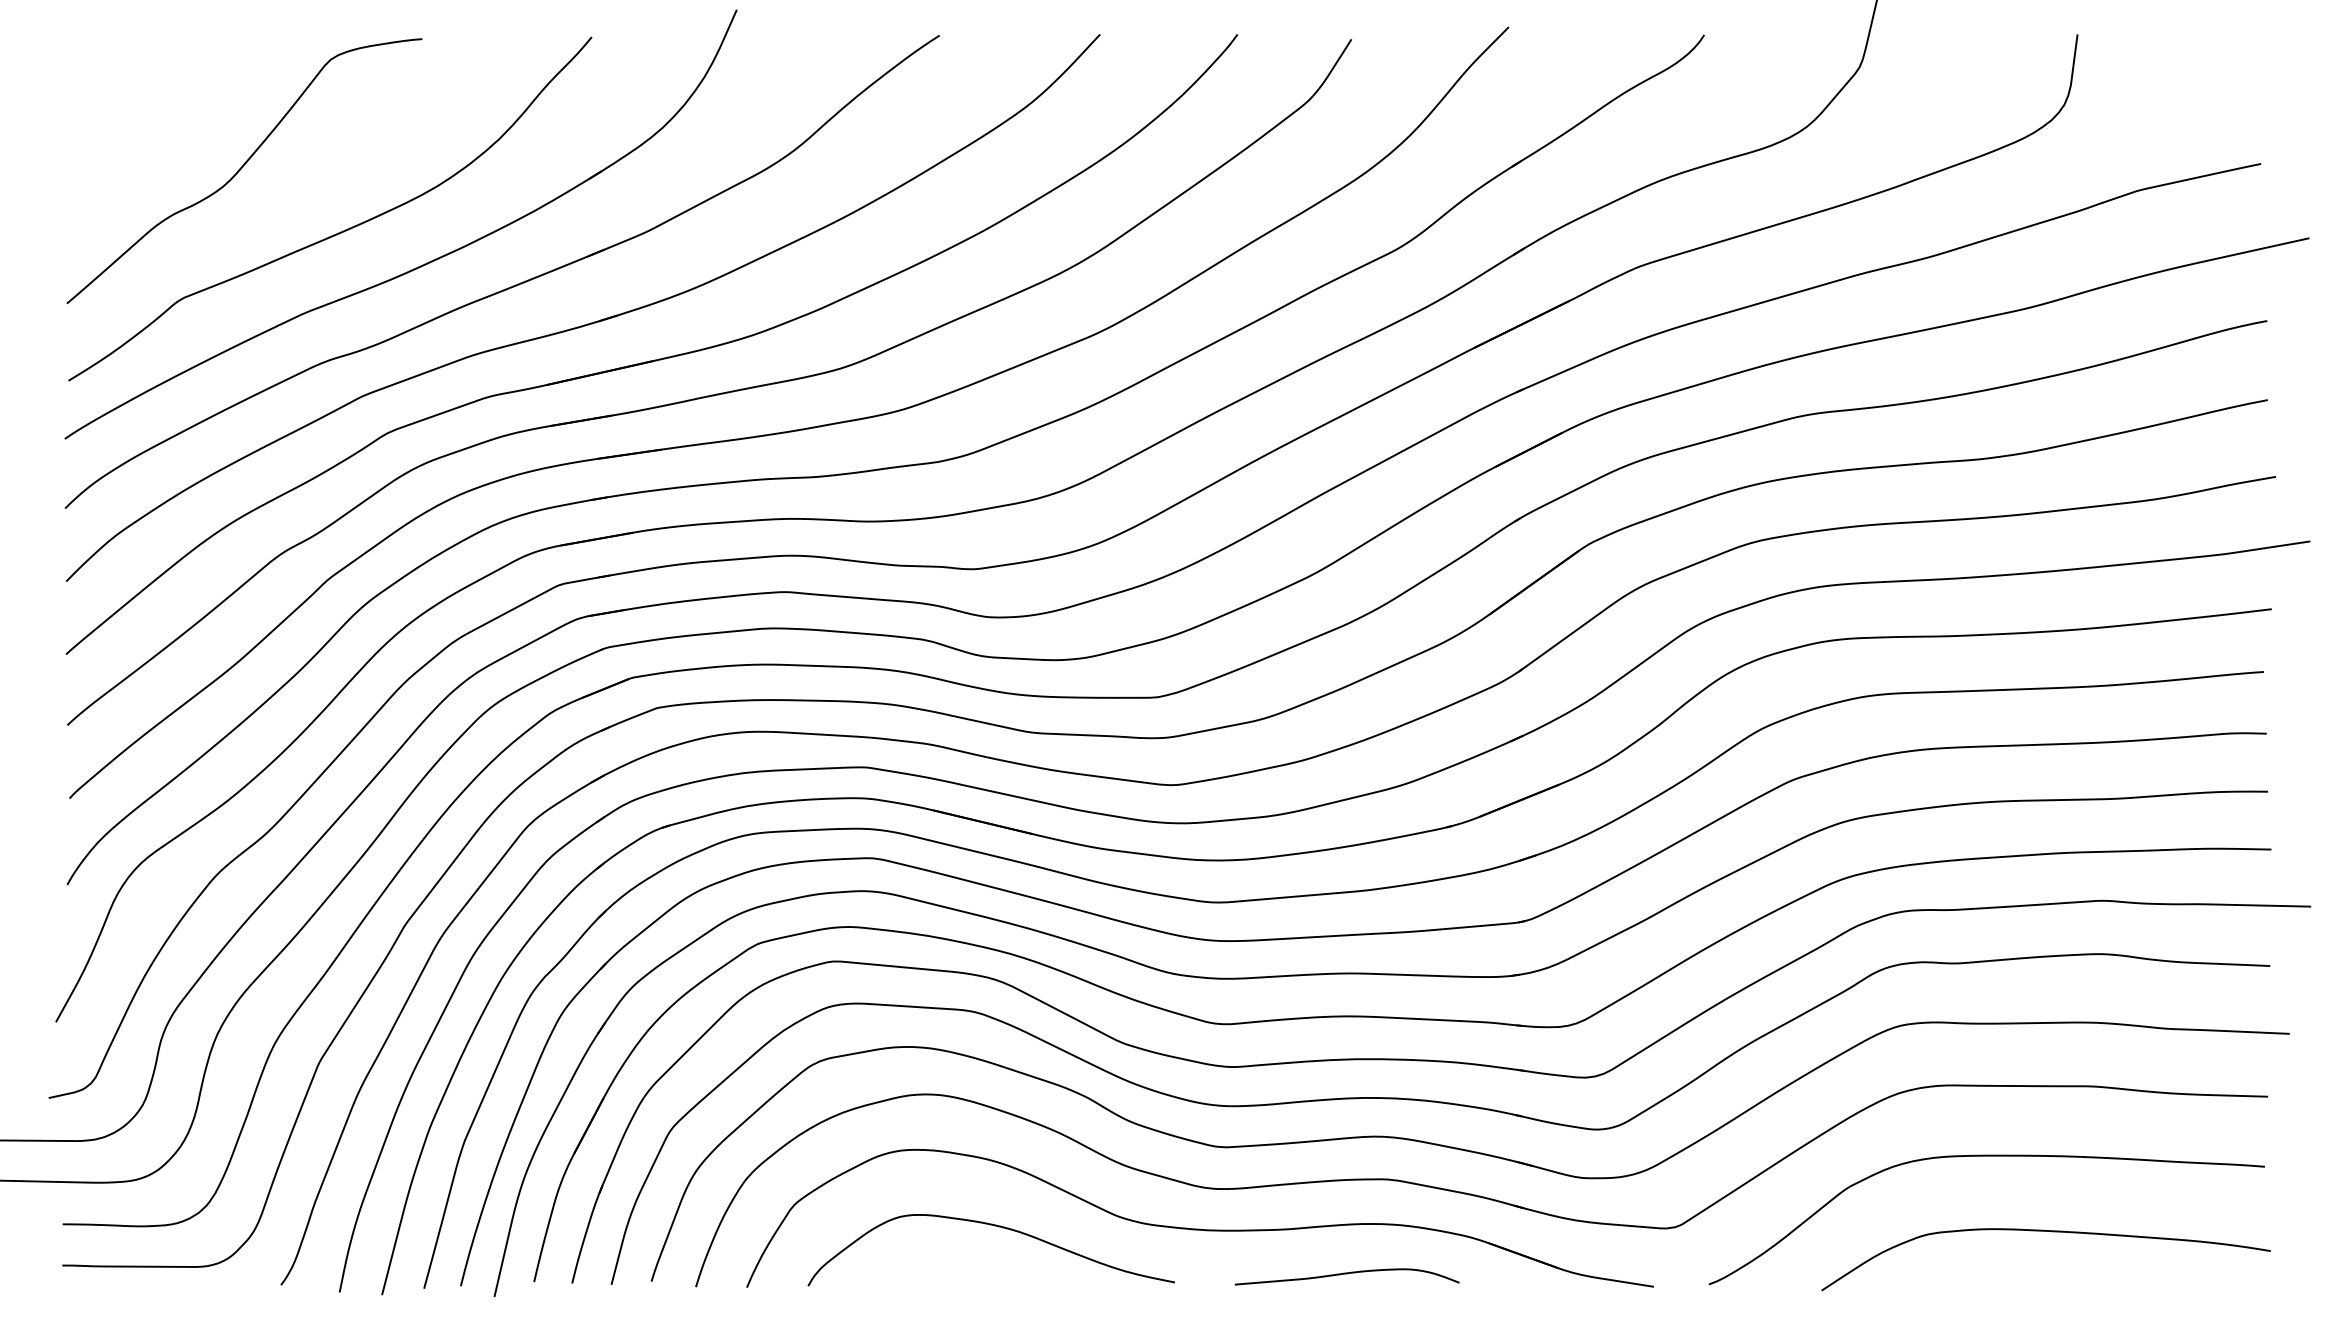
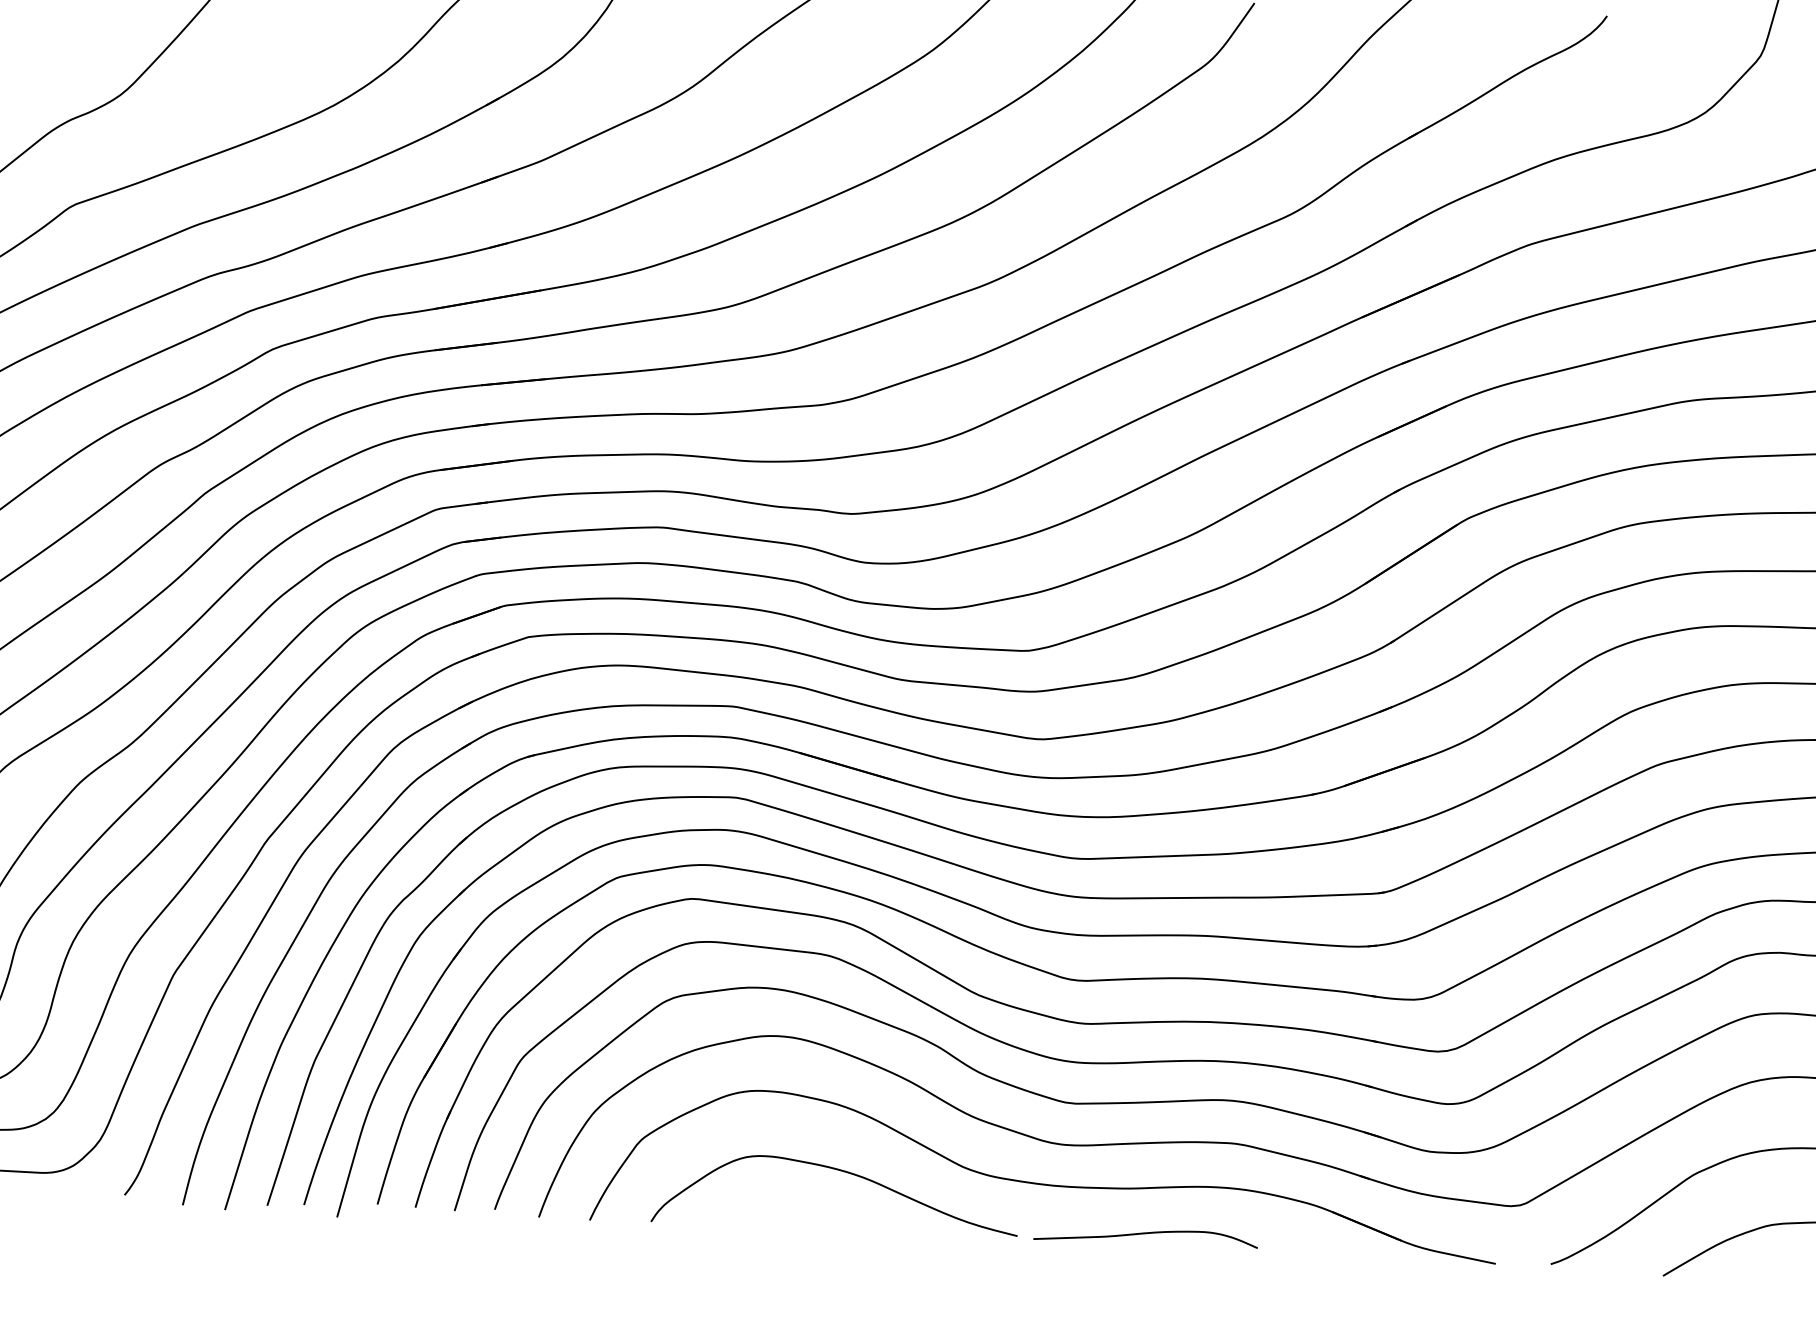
curve: (1346, 1274) -> (1145, 1234), moved

